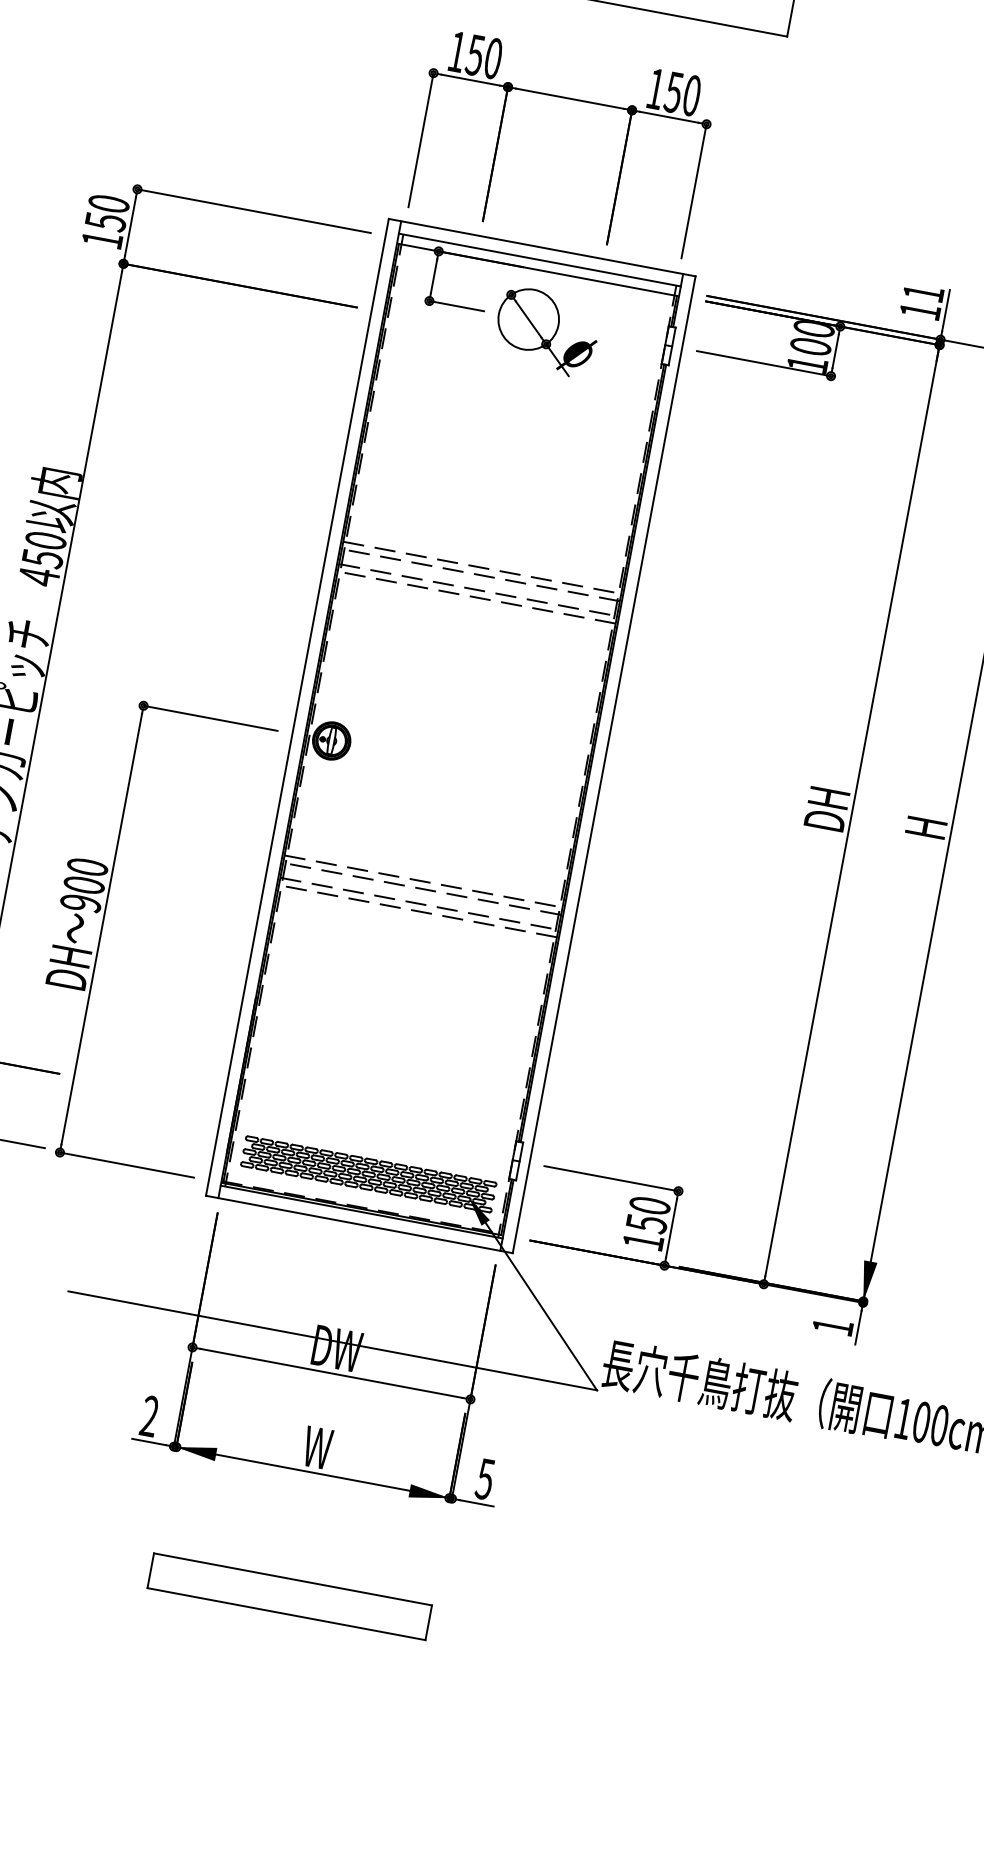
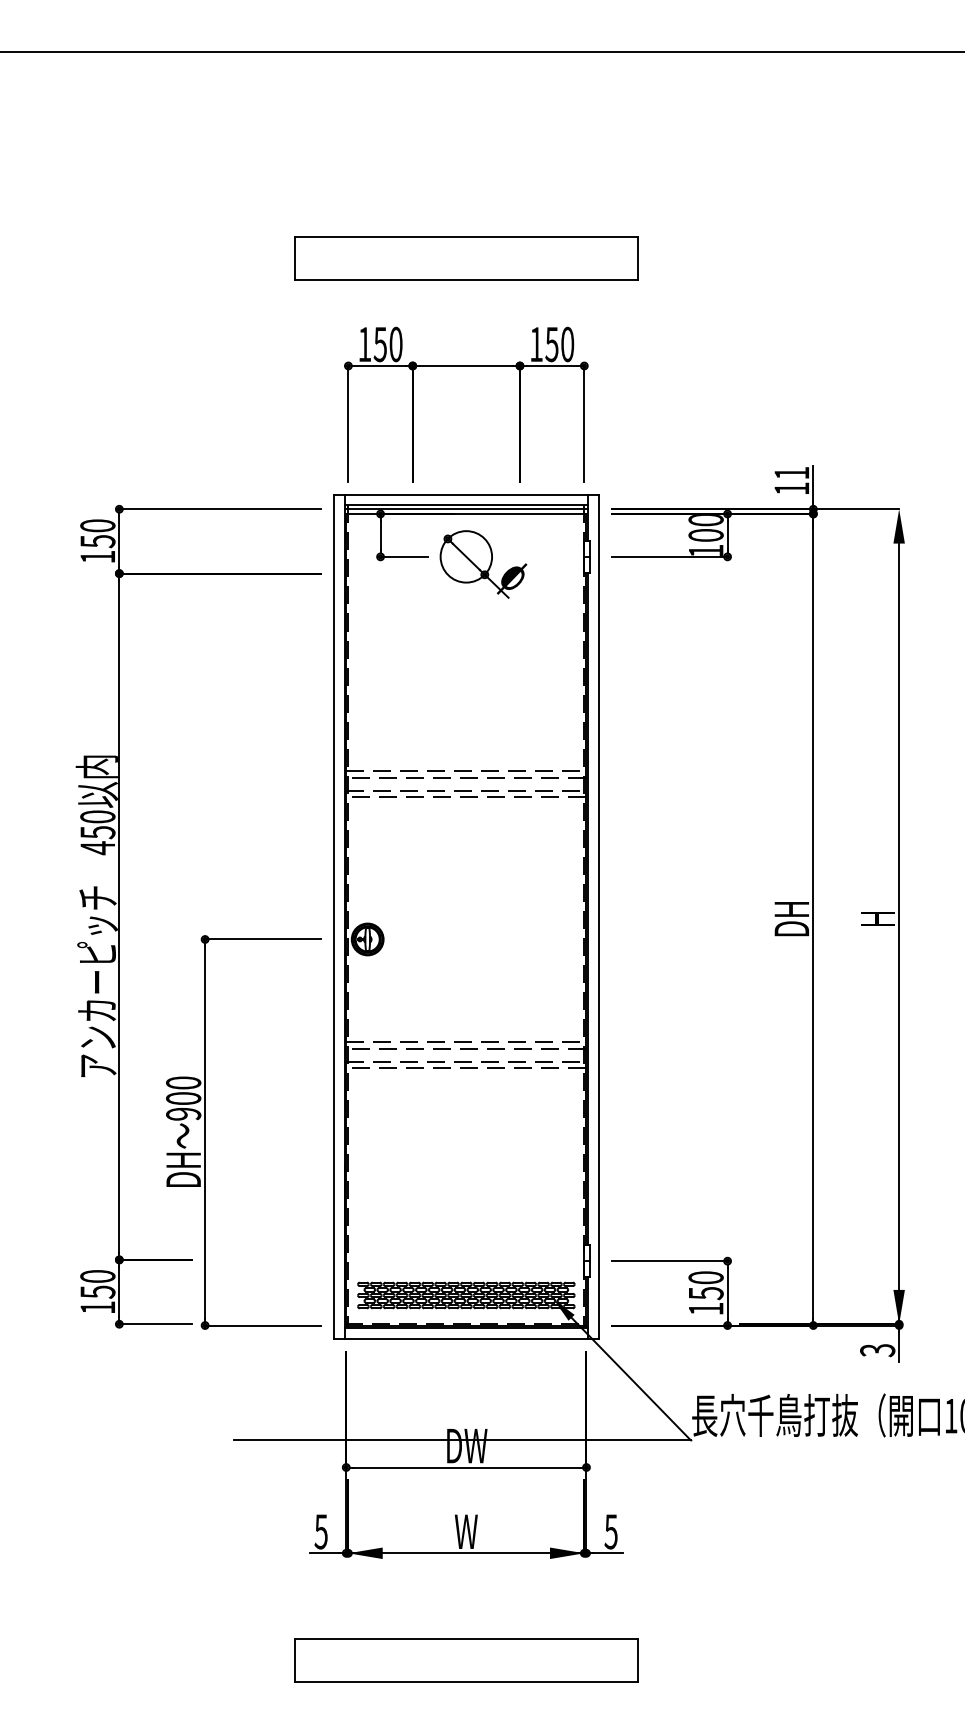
line: (539, 264) -> (466, 509), added
text: (832, 1327) -> (877, 1350), 1 -> 3
text: (148, 1415) -> (320, 1531), 2 -> 5
part: (289, 1596) -> (466, 1660), size x1.43

